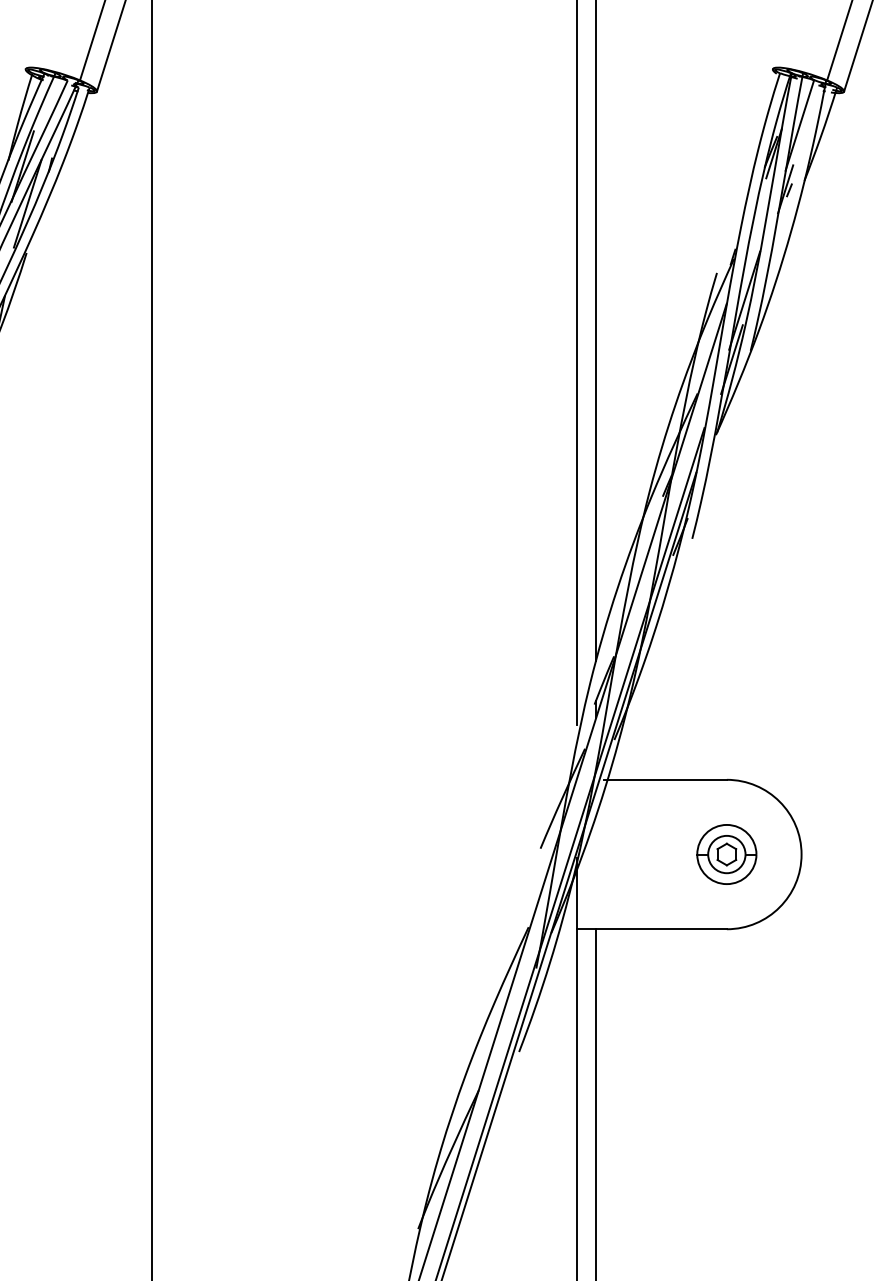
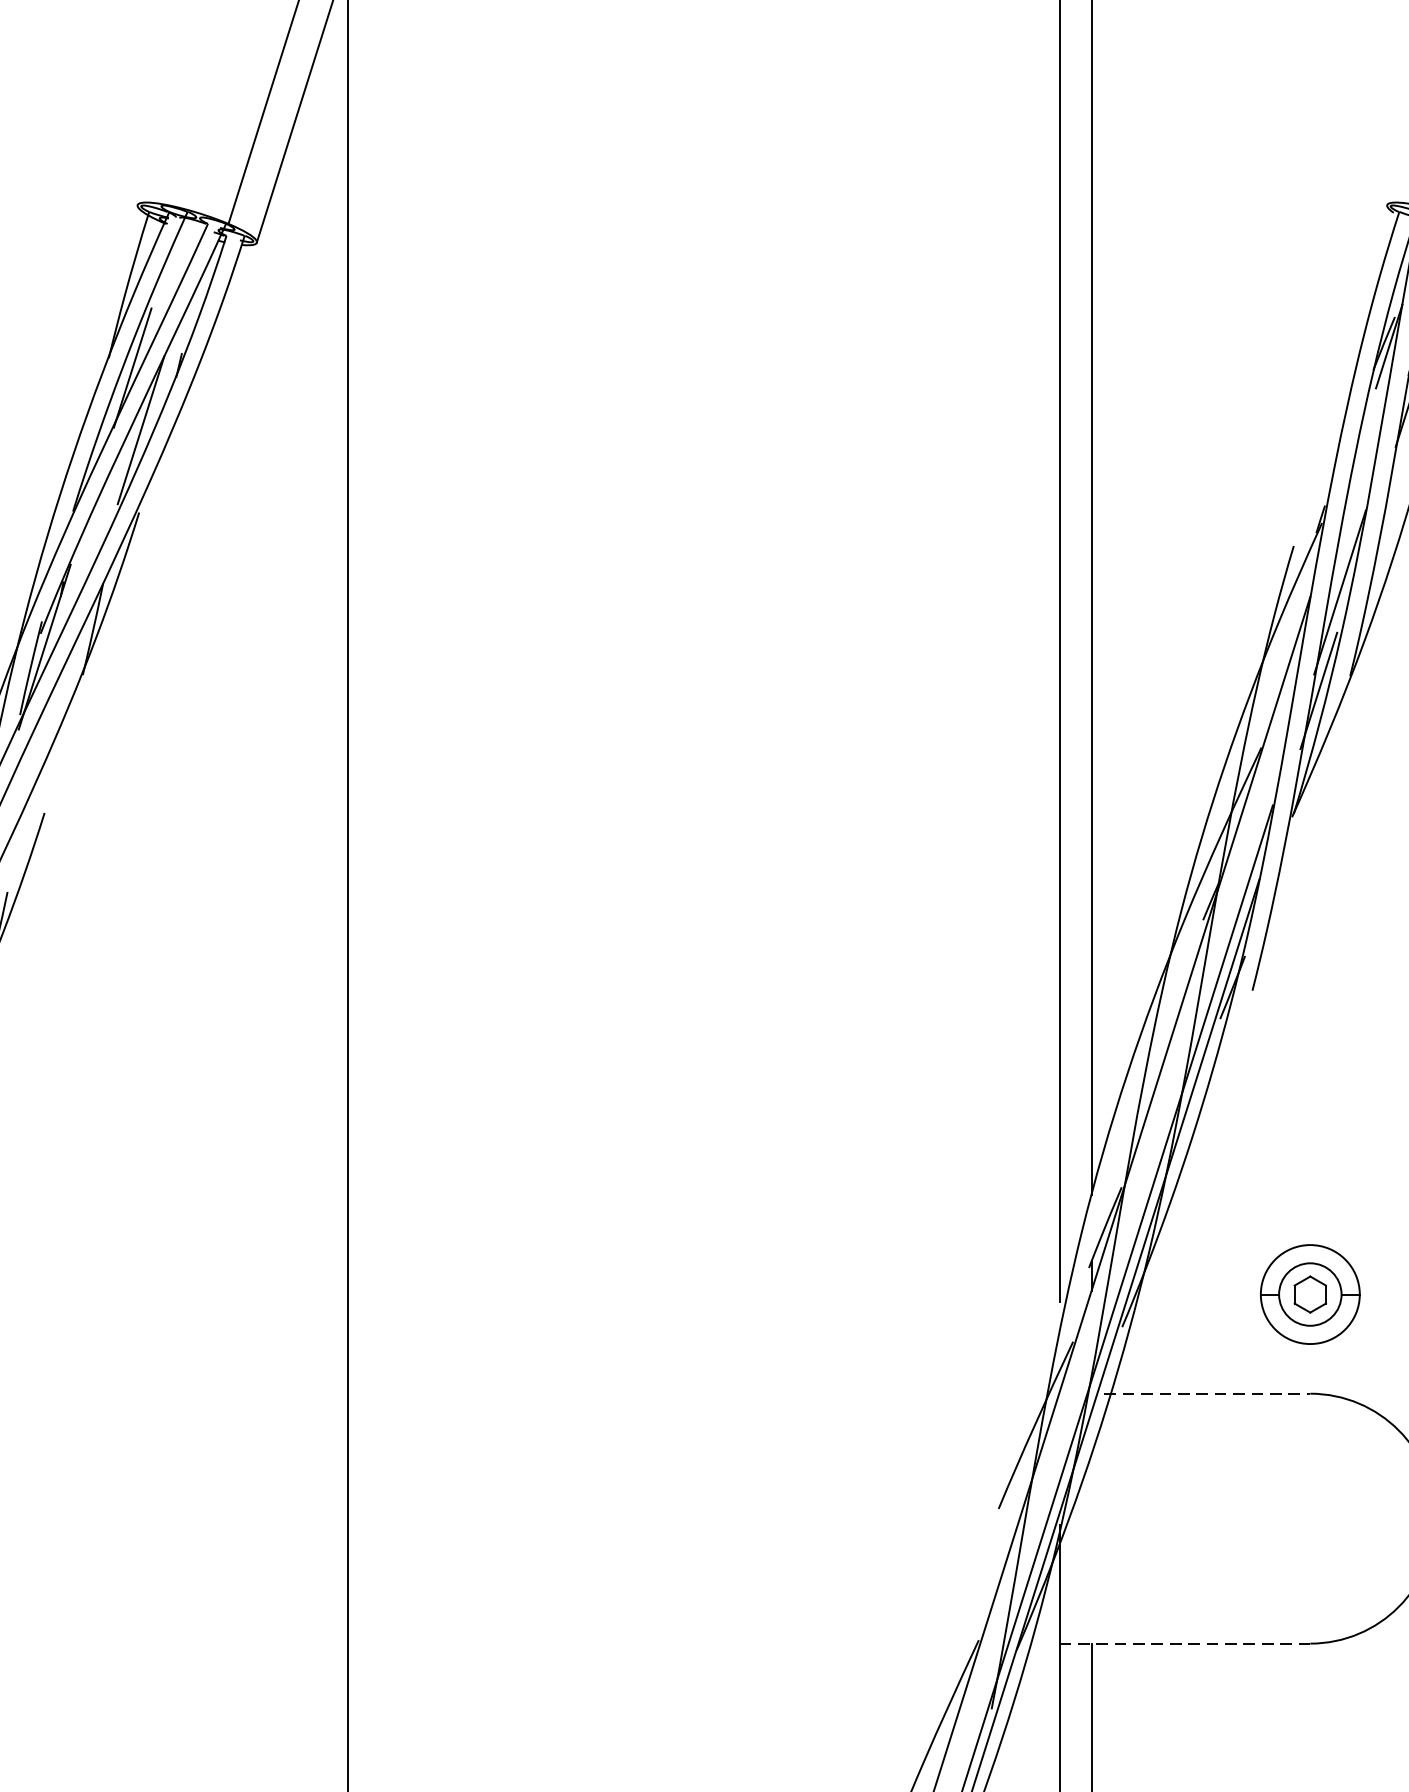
line: (665, 779) -> (1207, 1393), solid -> dashed
part: (726, 854) -> (1309, 1294), moved
line: (652, 929) -> (1185, 1644), solid -> dashed

